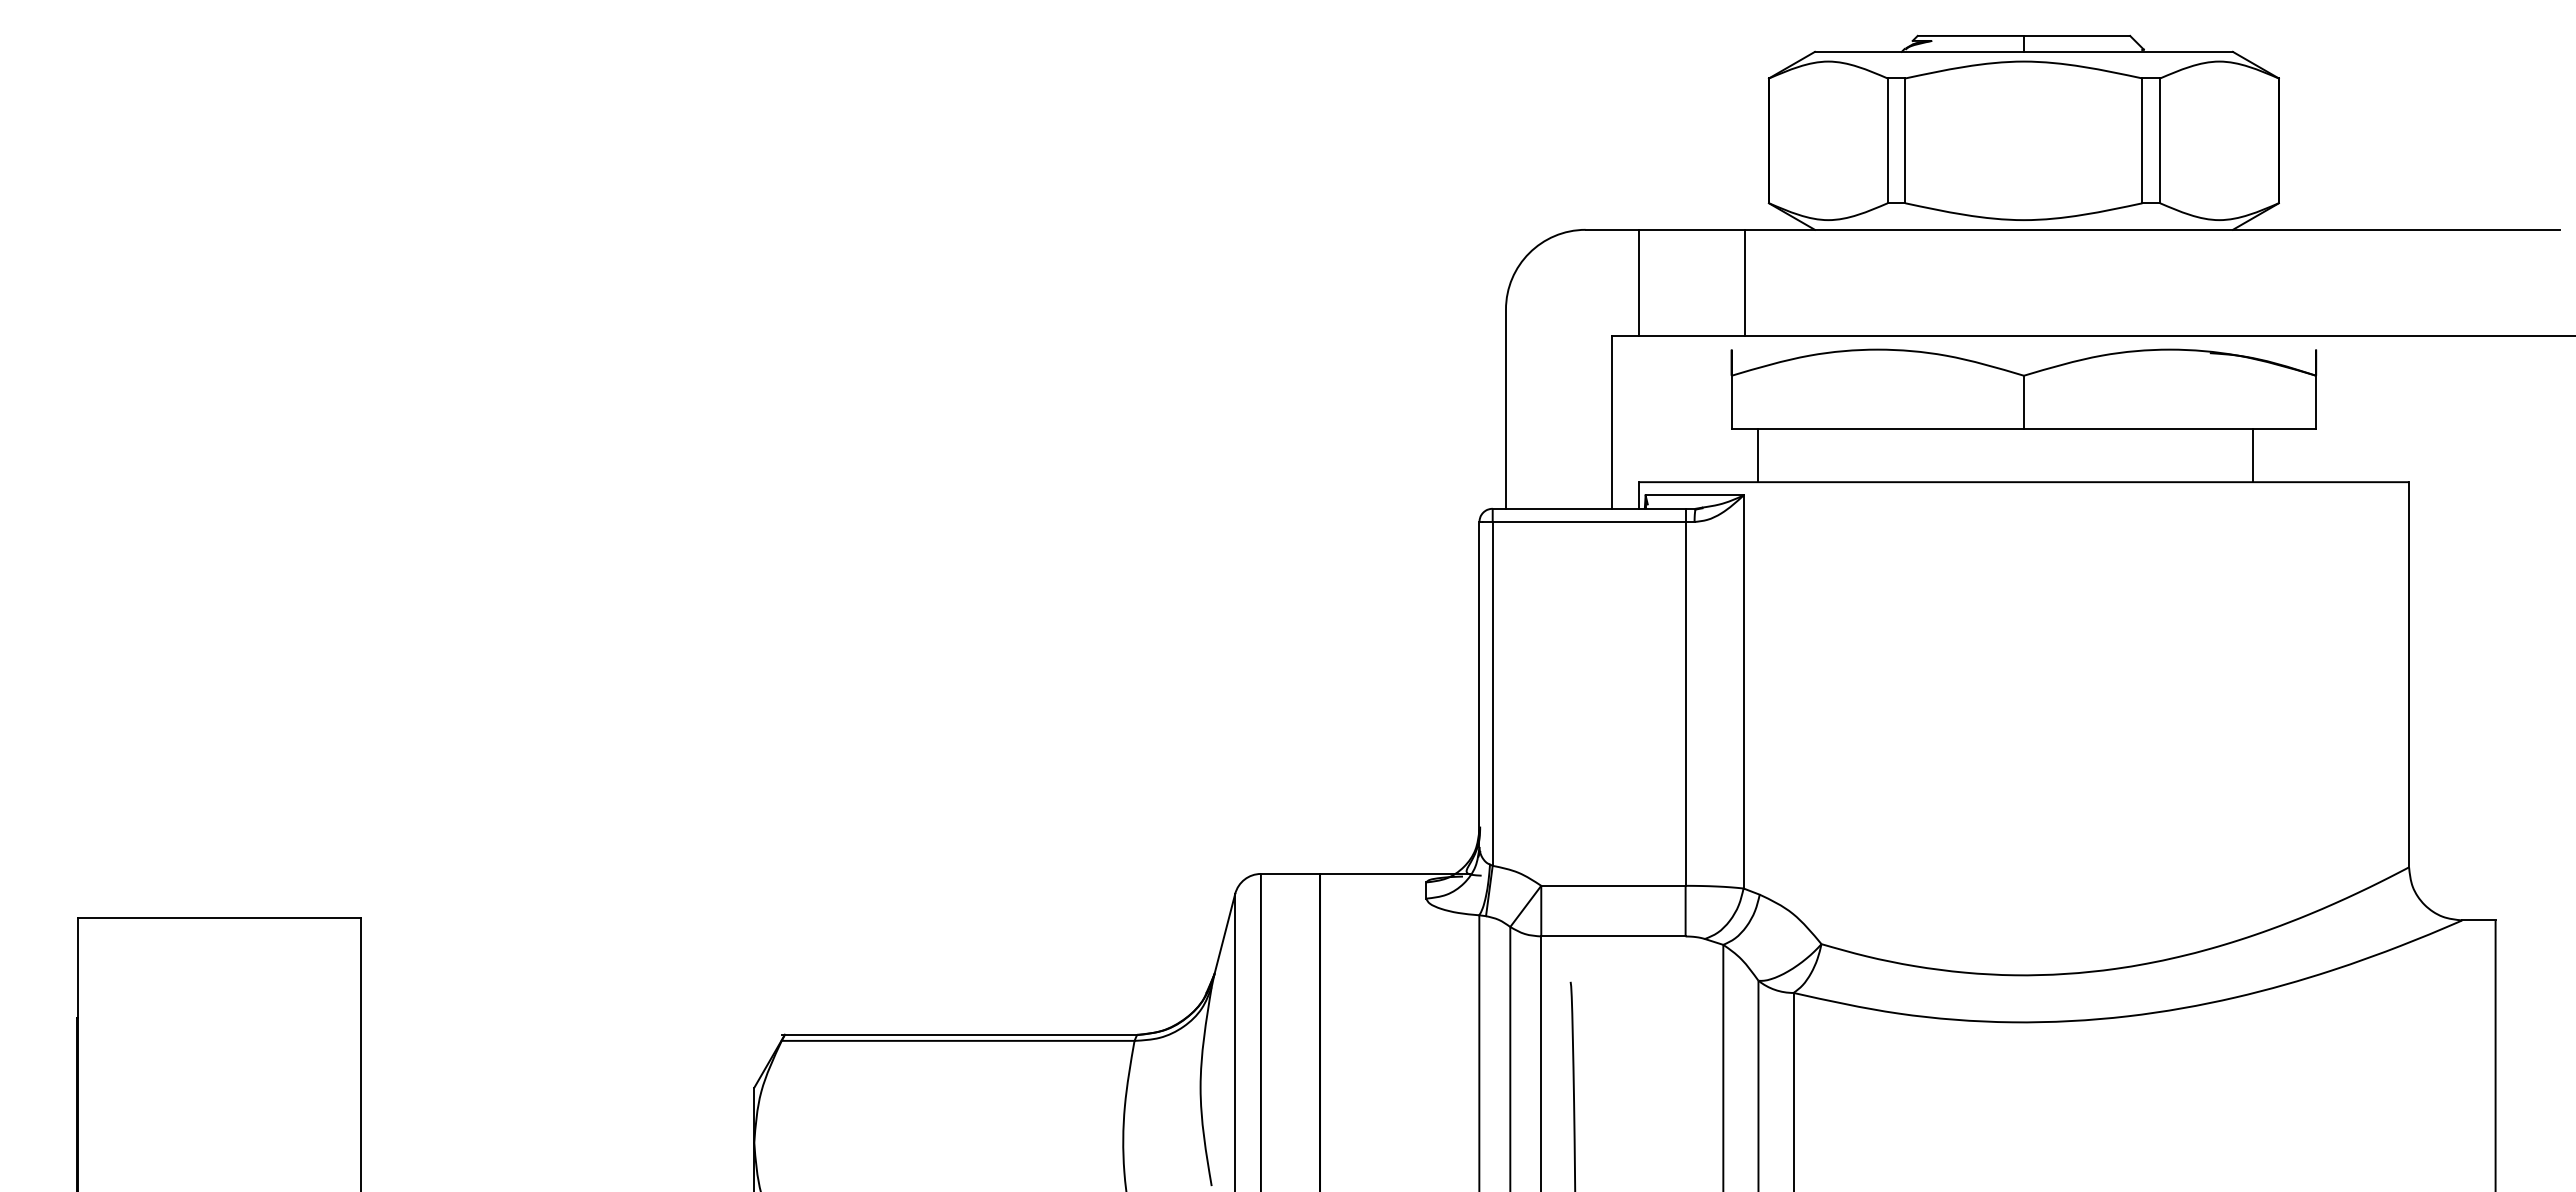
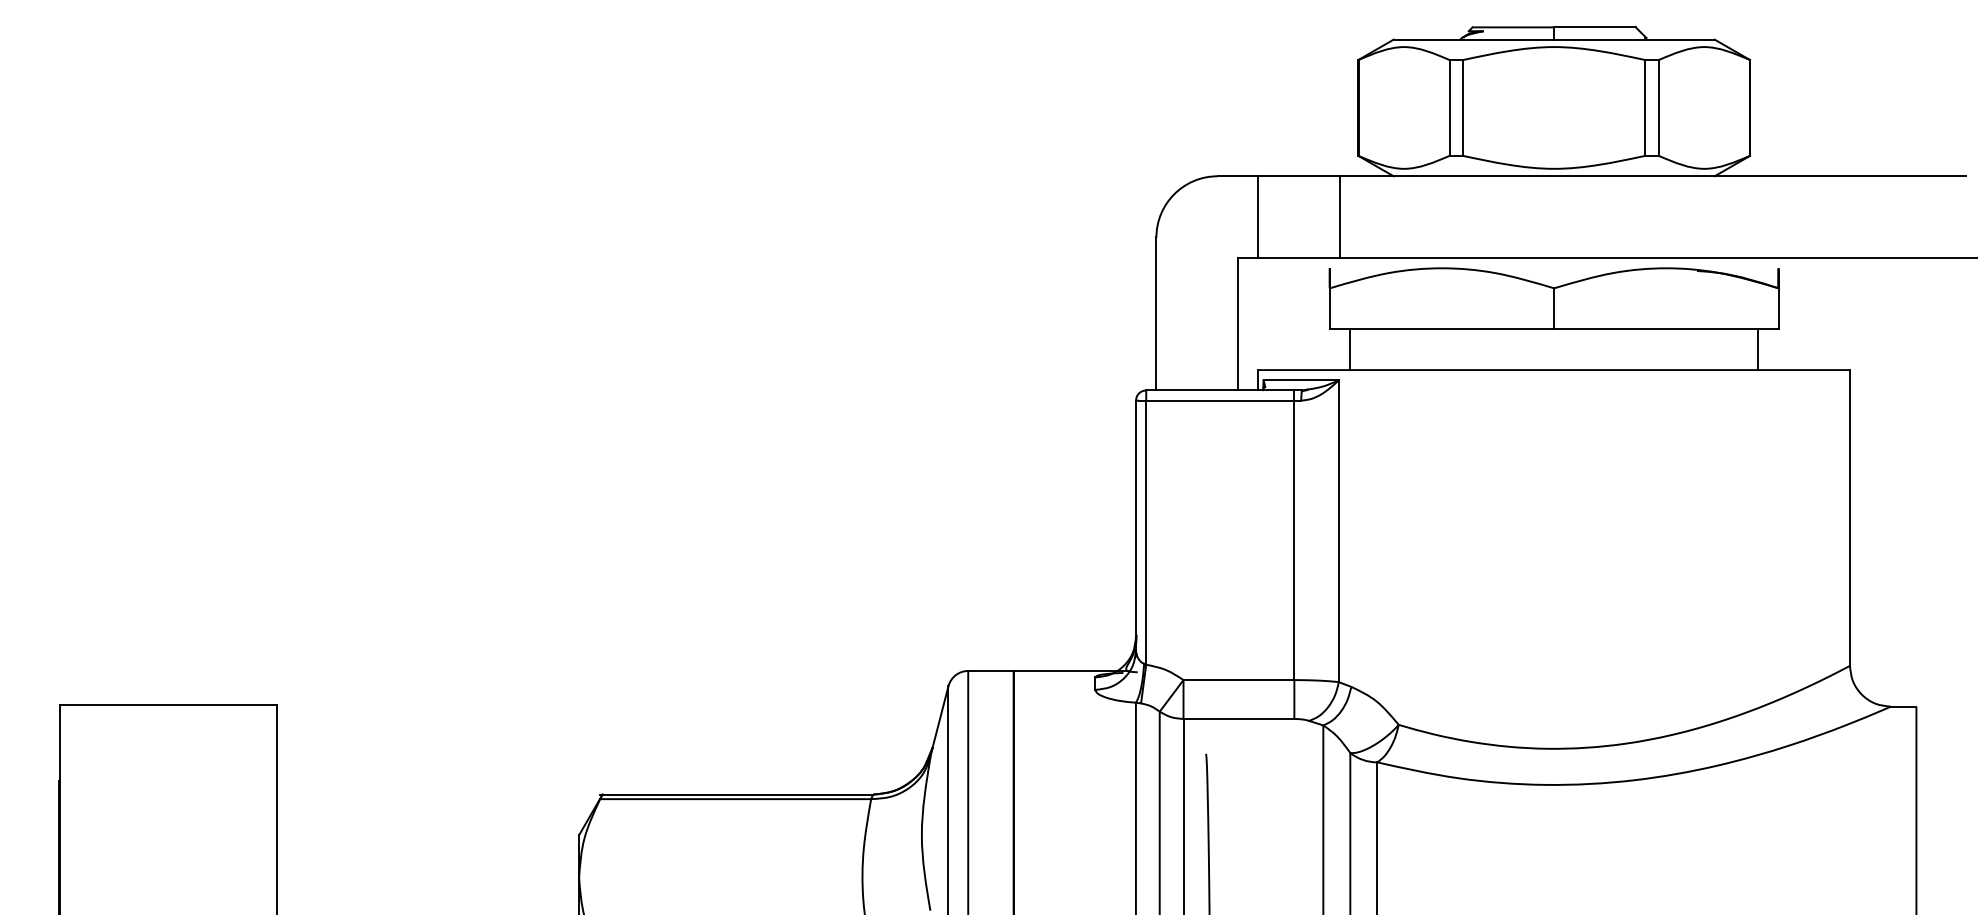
line: (2252, 455) -> (1758, 349), moved

